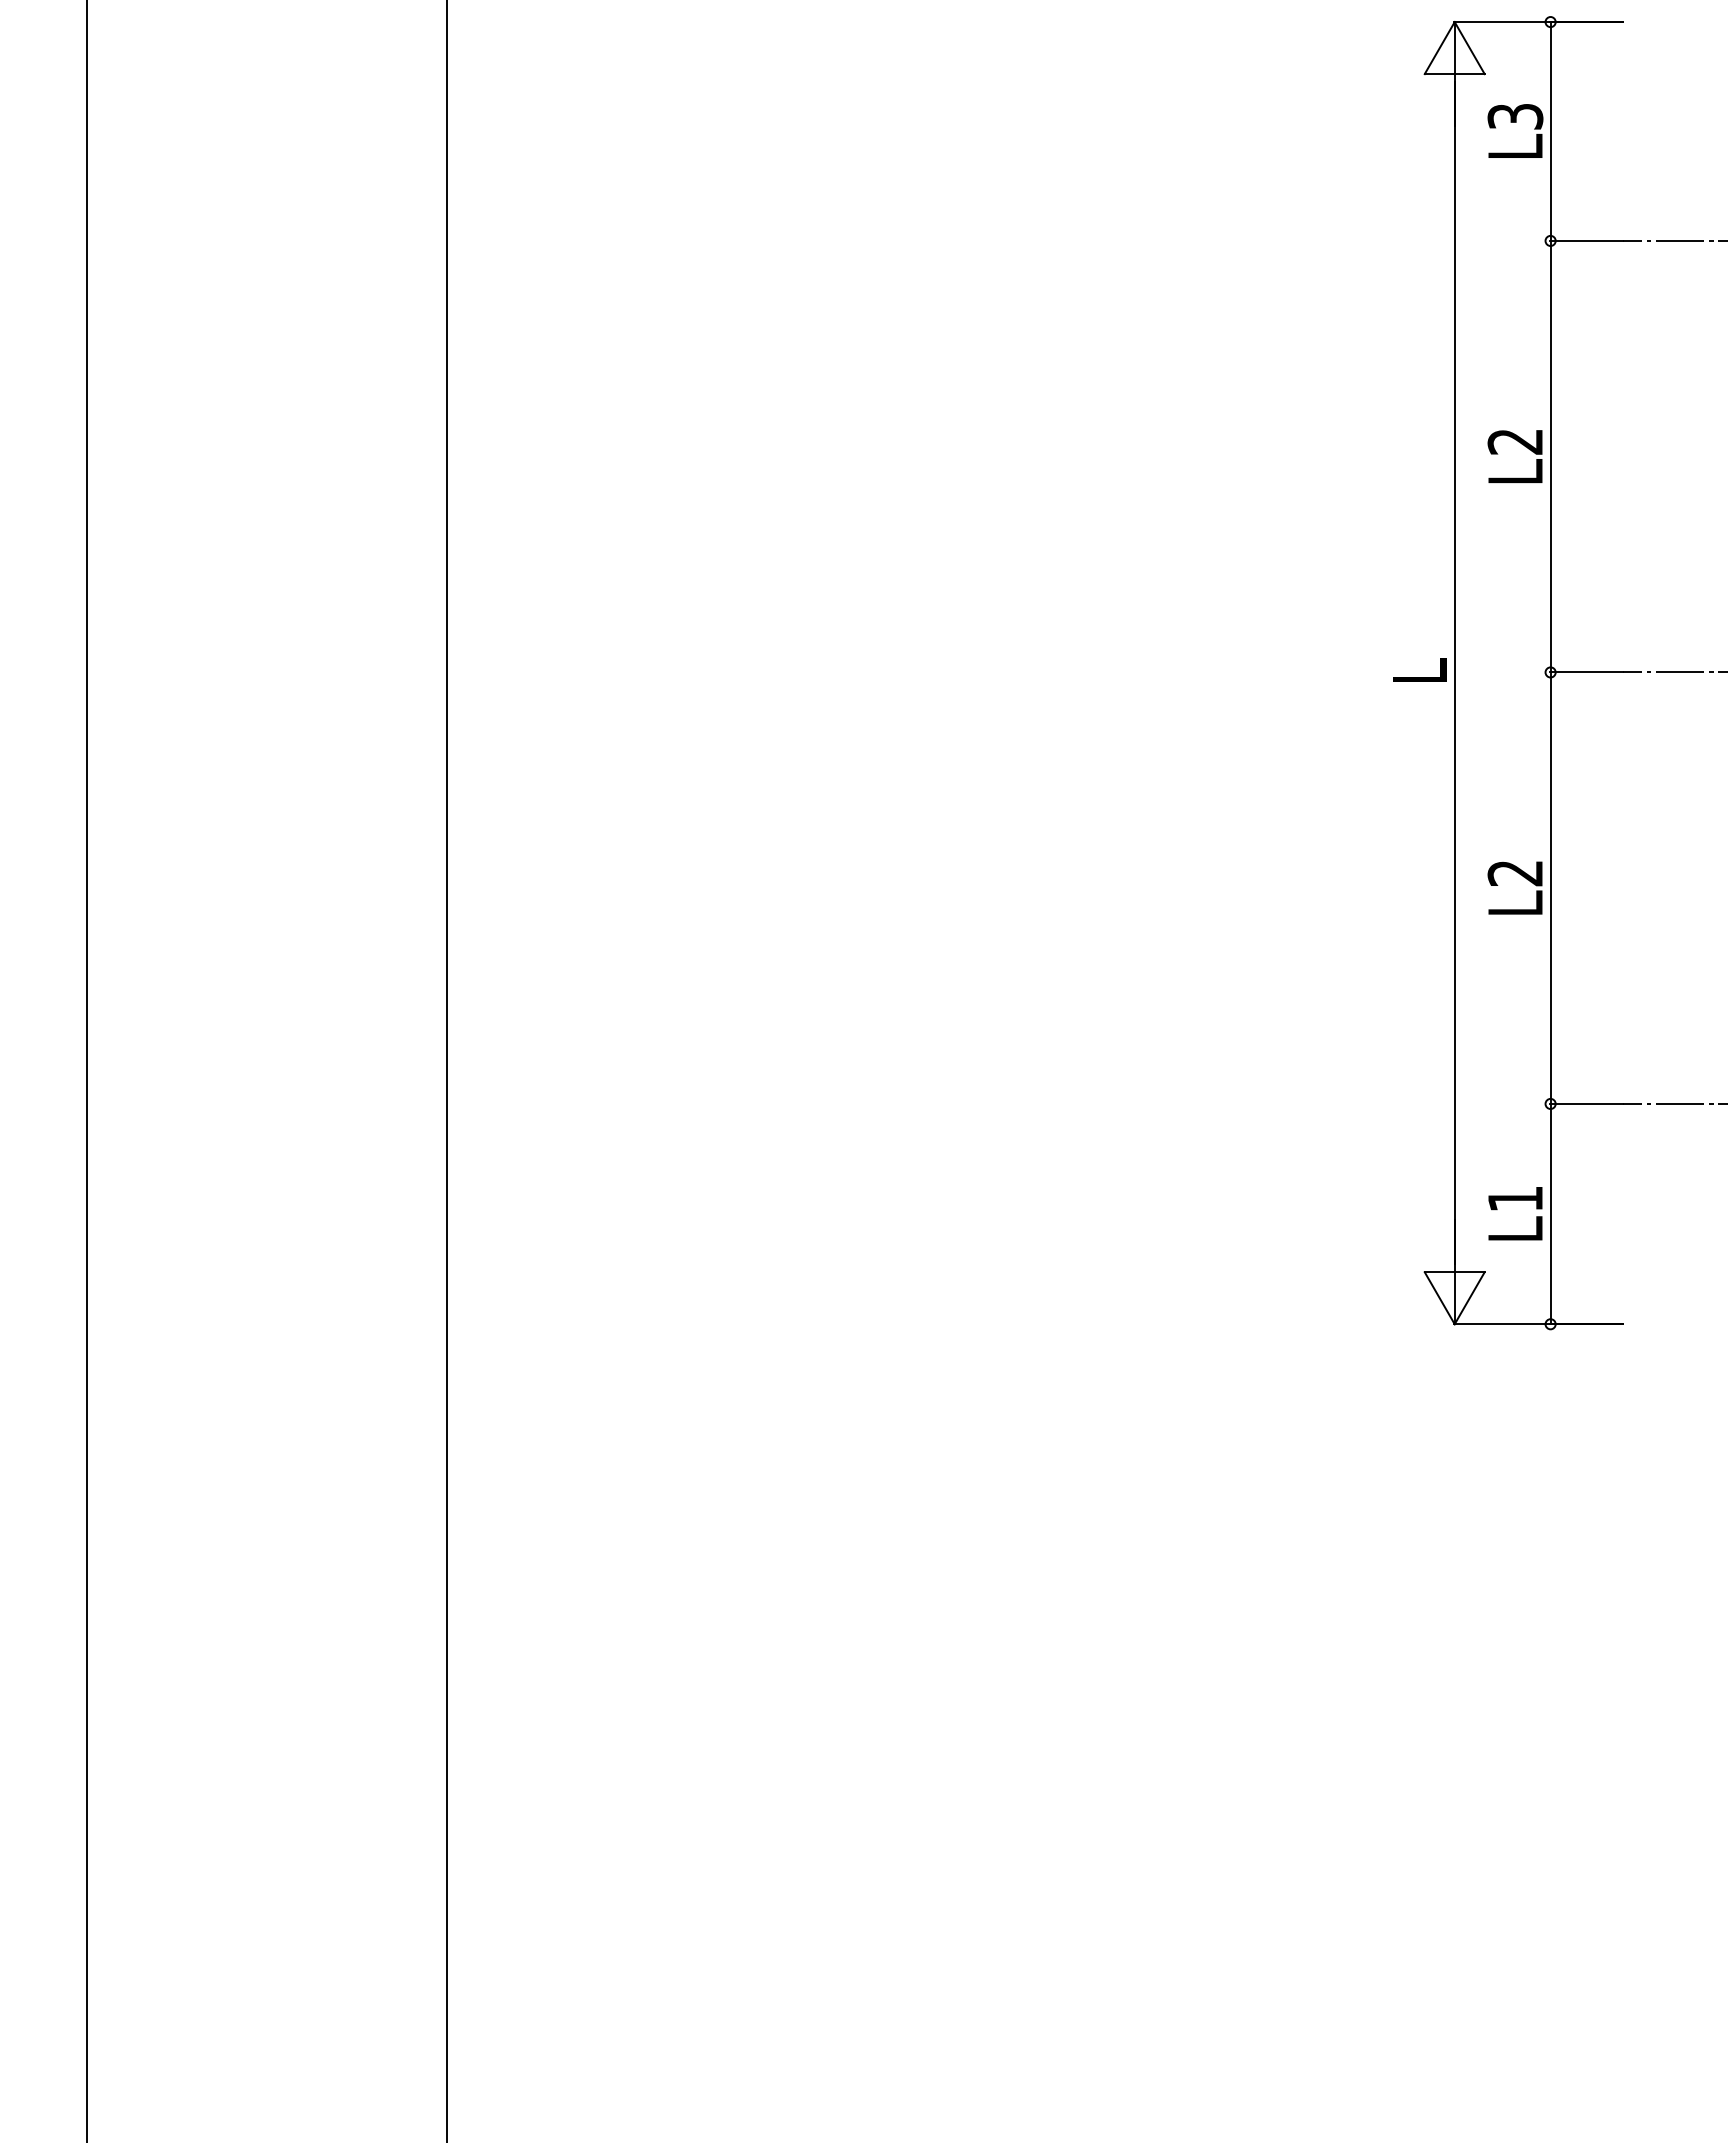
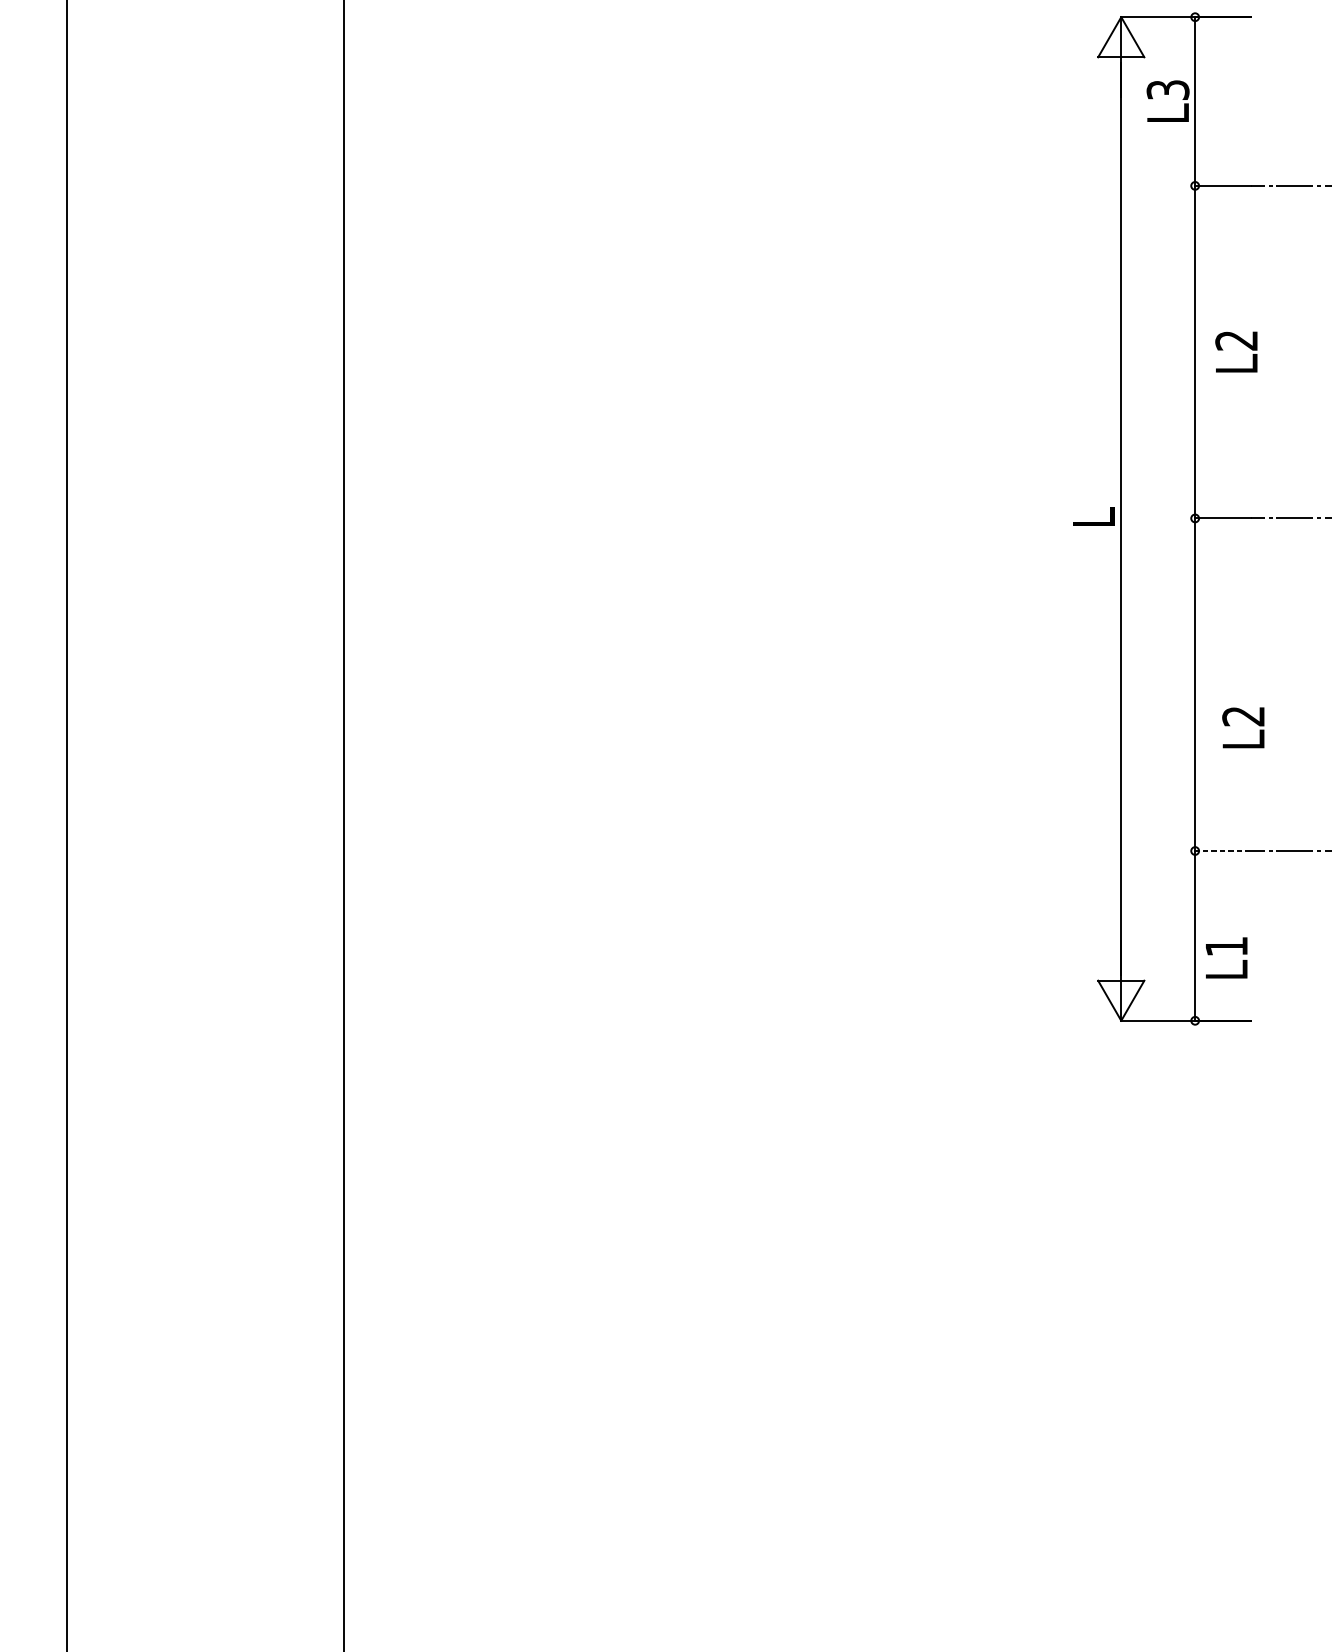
text: (1514, 456) -> (1235, 352), moved
text: (1514, 887) -> (1242, 727), moved
line: (1585, 1103) -> (1222, 850), solid -> dashed
text: (1515, 1213) -> (1226, 957), moved

